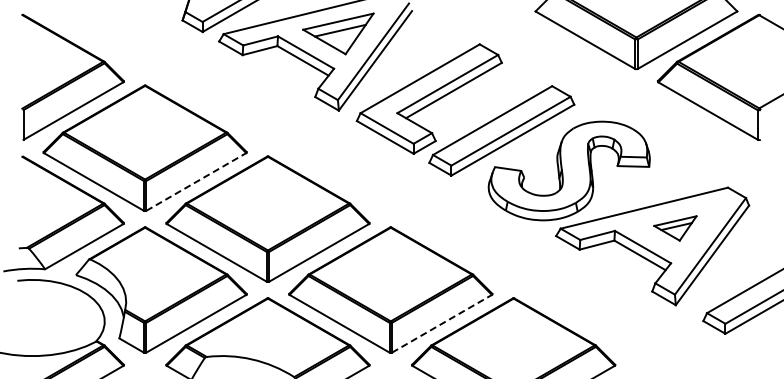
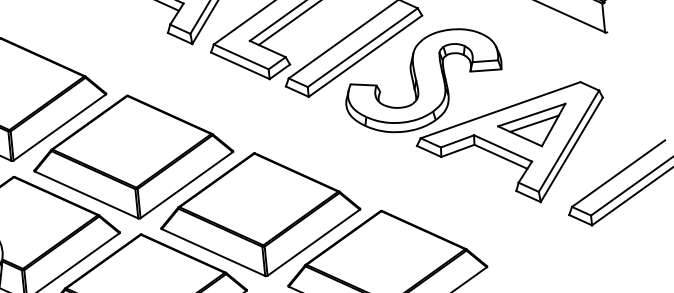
line: (196, 181) -> (59, 127), dashed -> solid
part: (675, 228) -> (533, 127), size x1.67
line: (441, 323) -> (313, 242), dashed -> solid

